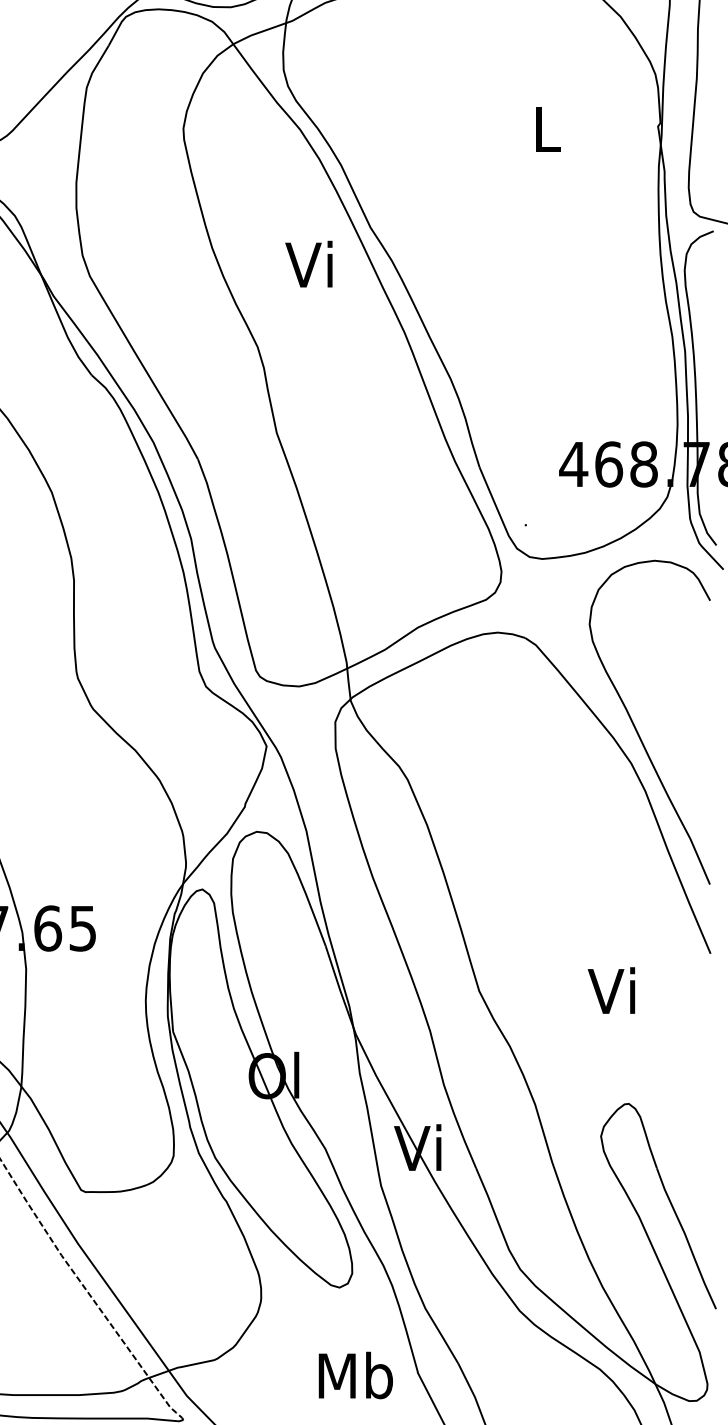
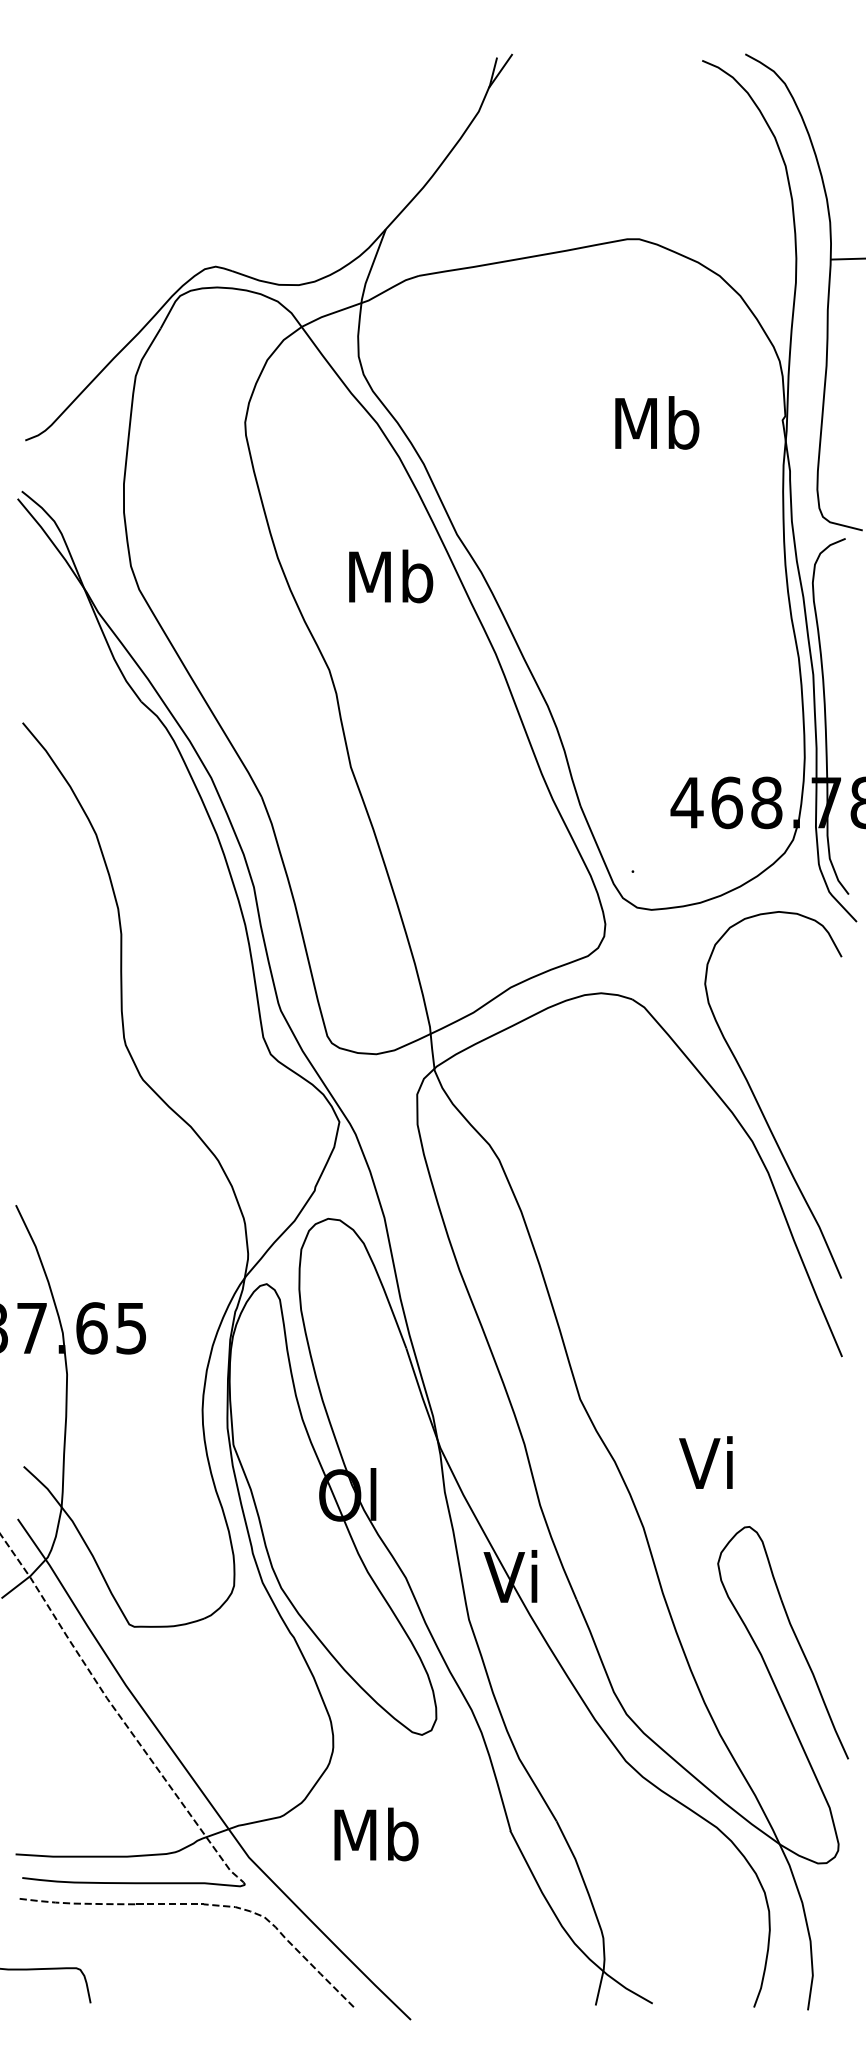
text: (547, 128) -> (657, 422), L -> Mb
text: (312, 264) -> (391, 576), Vi -> Mb
text: (611, 990) -> (705, 1462), moved
text: (355, 1375) -> (376, 1834), moved

